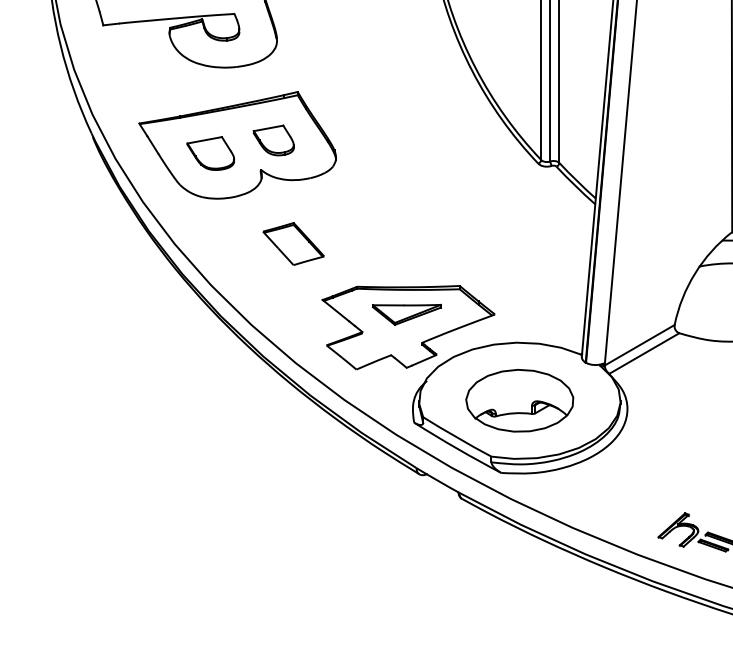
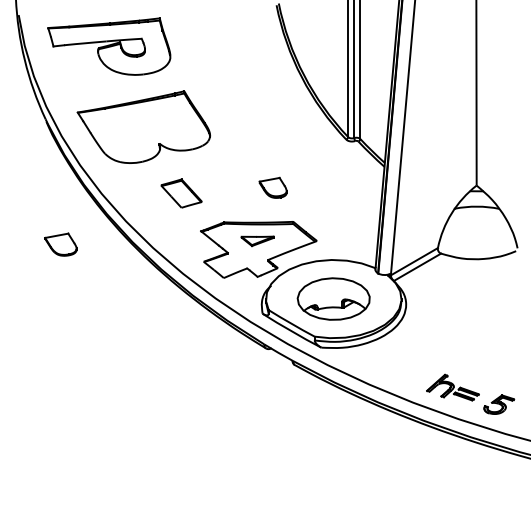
part: (272, 139) -> (272, 187), moved
part: (210, 153) -> (60, 244), moved
part: (406, 315) -> (257, 241), size x0.7

